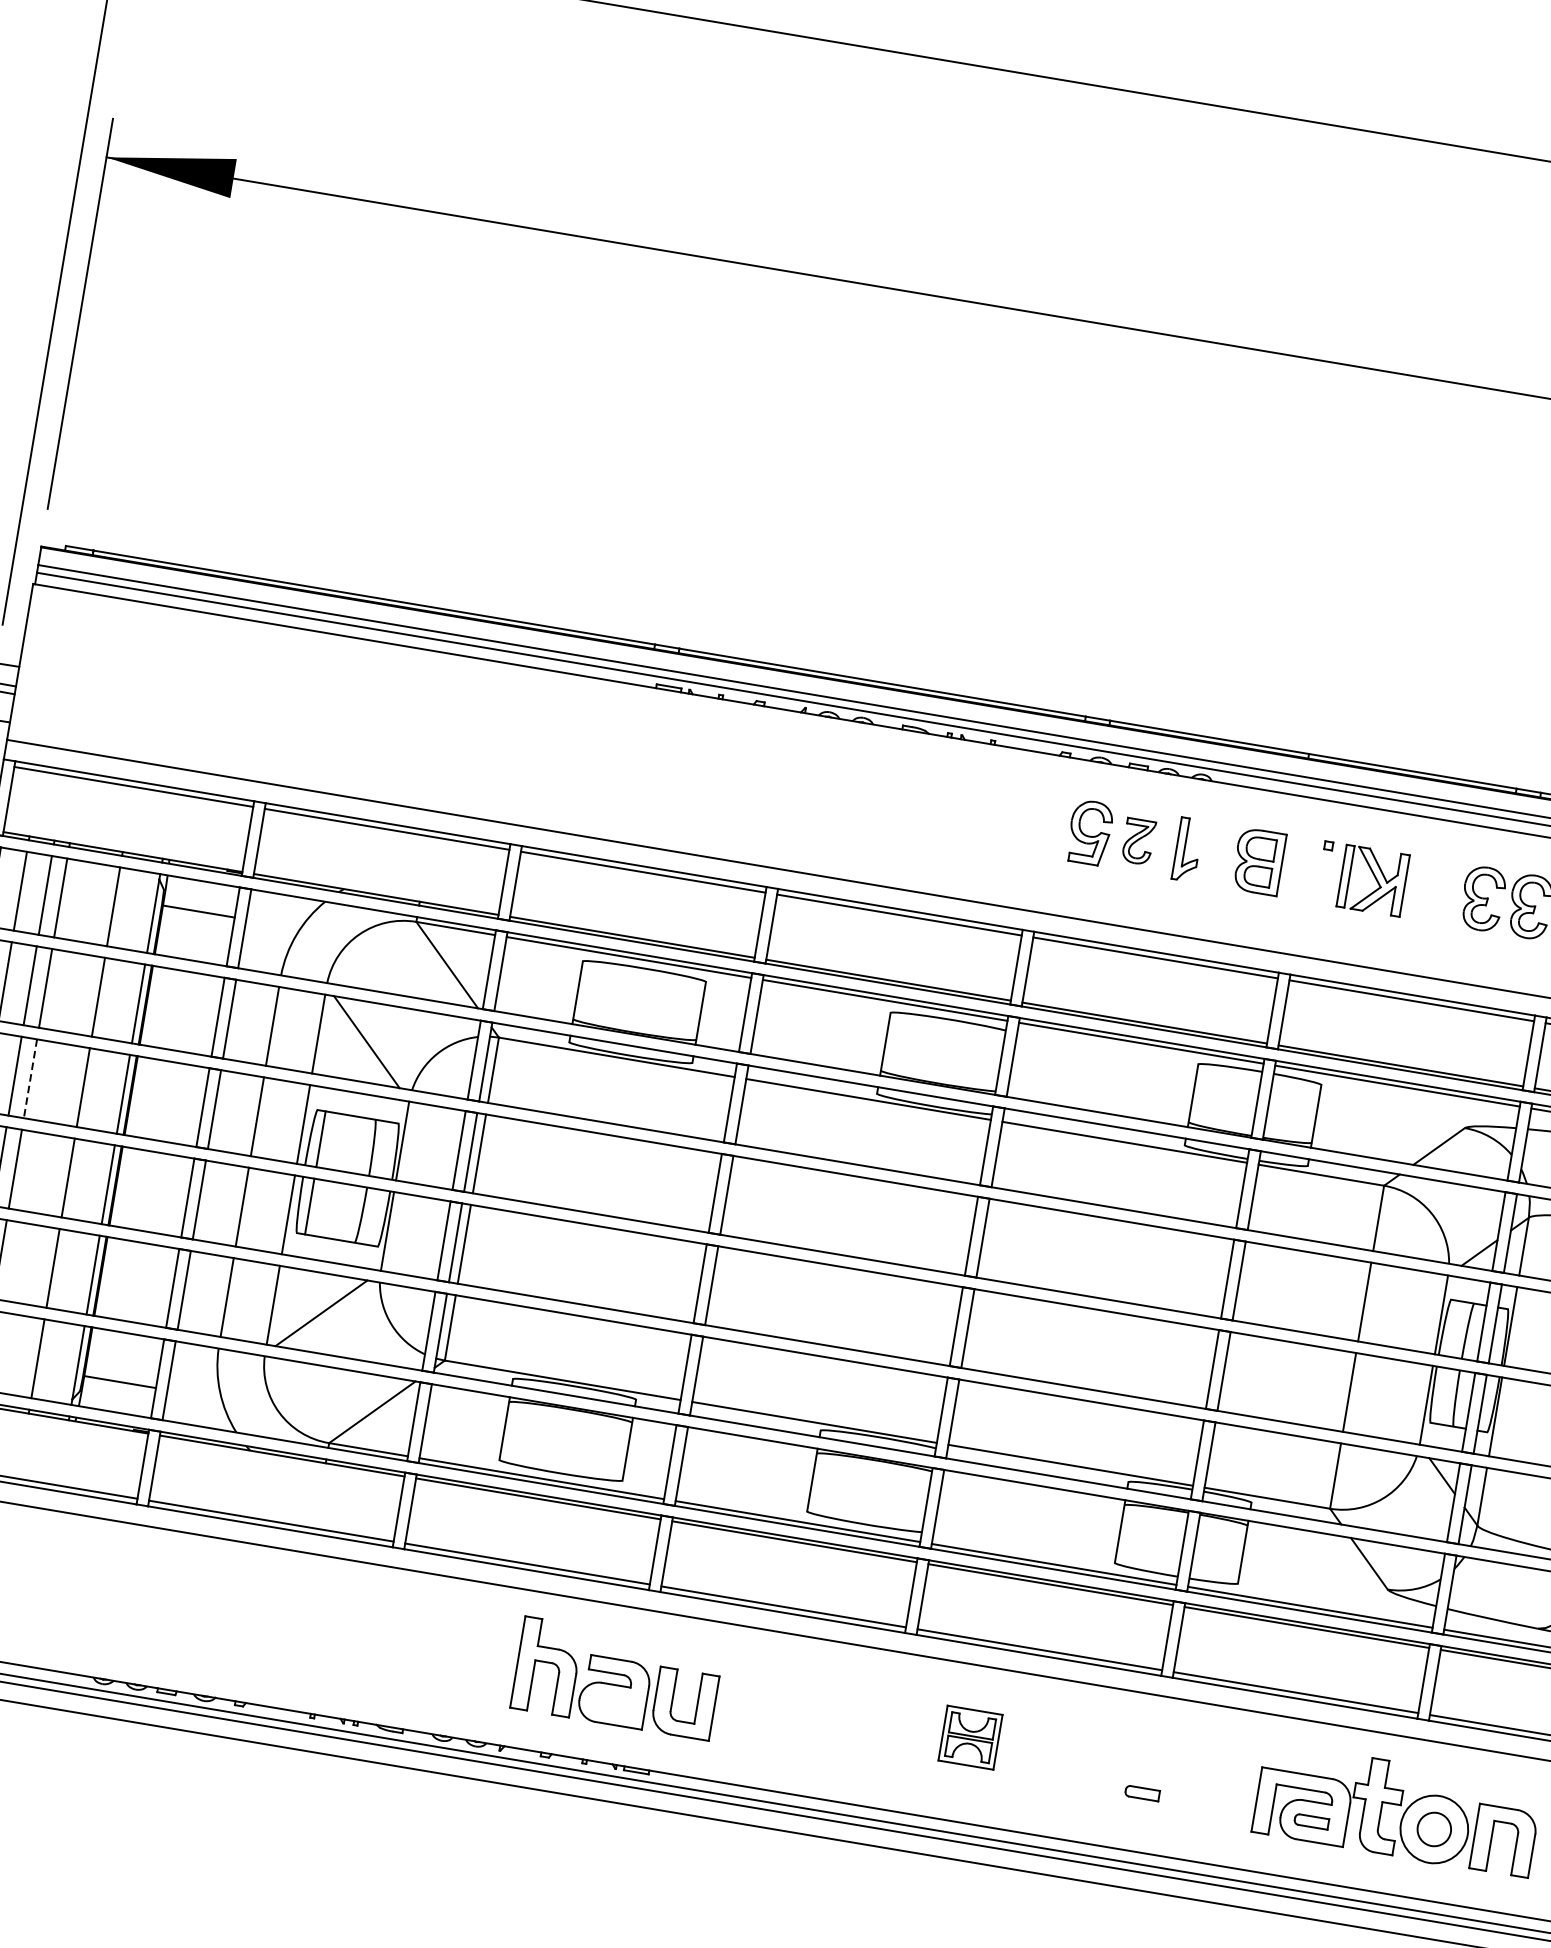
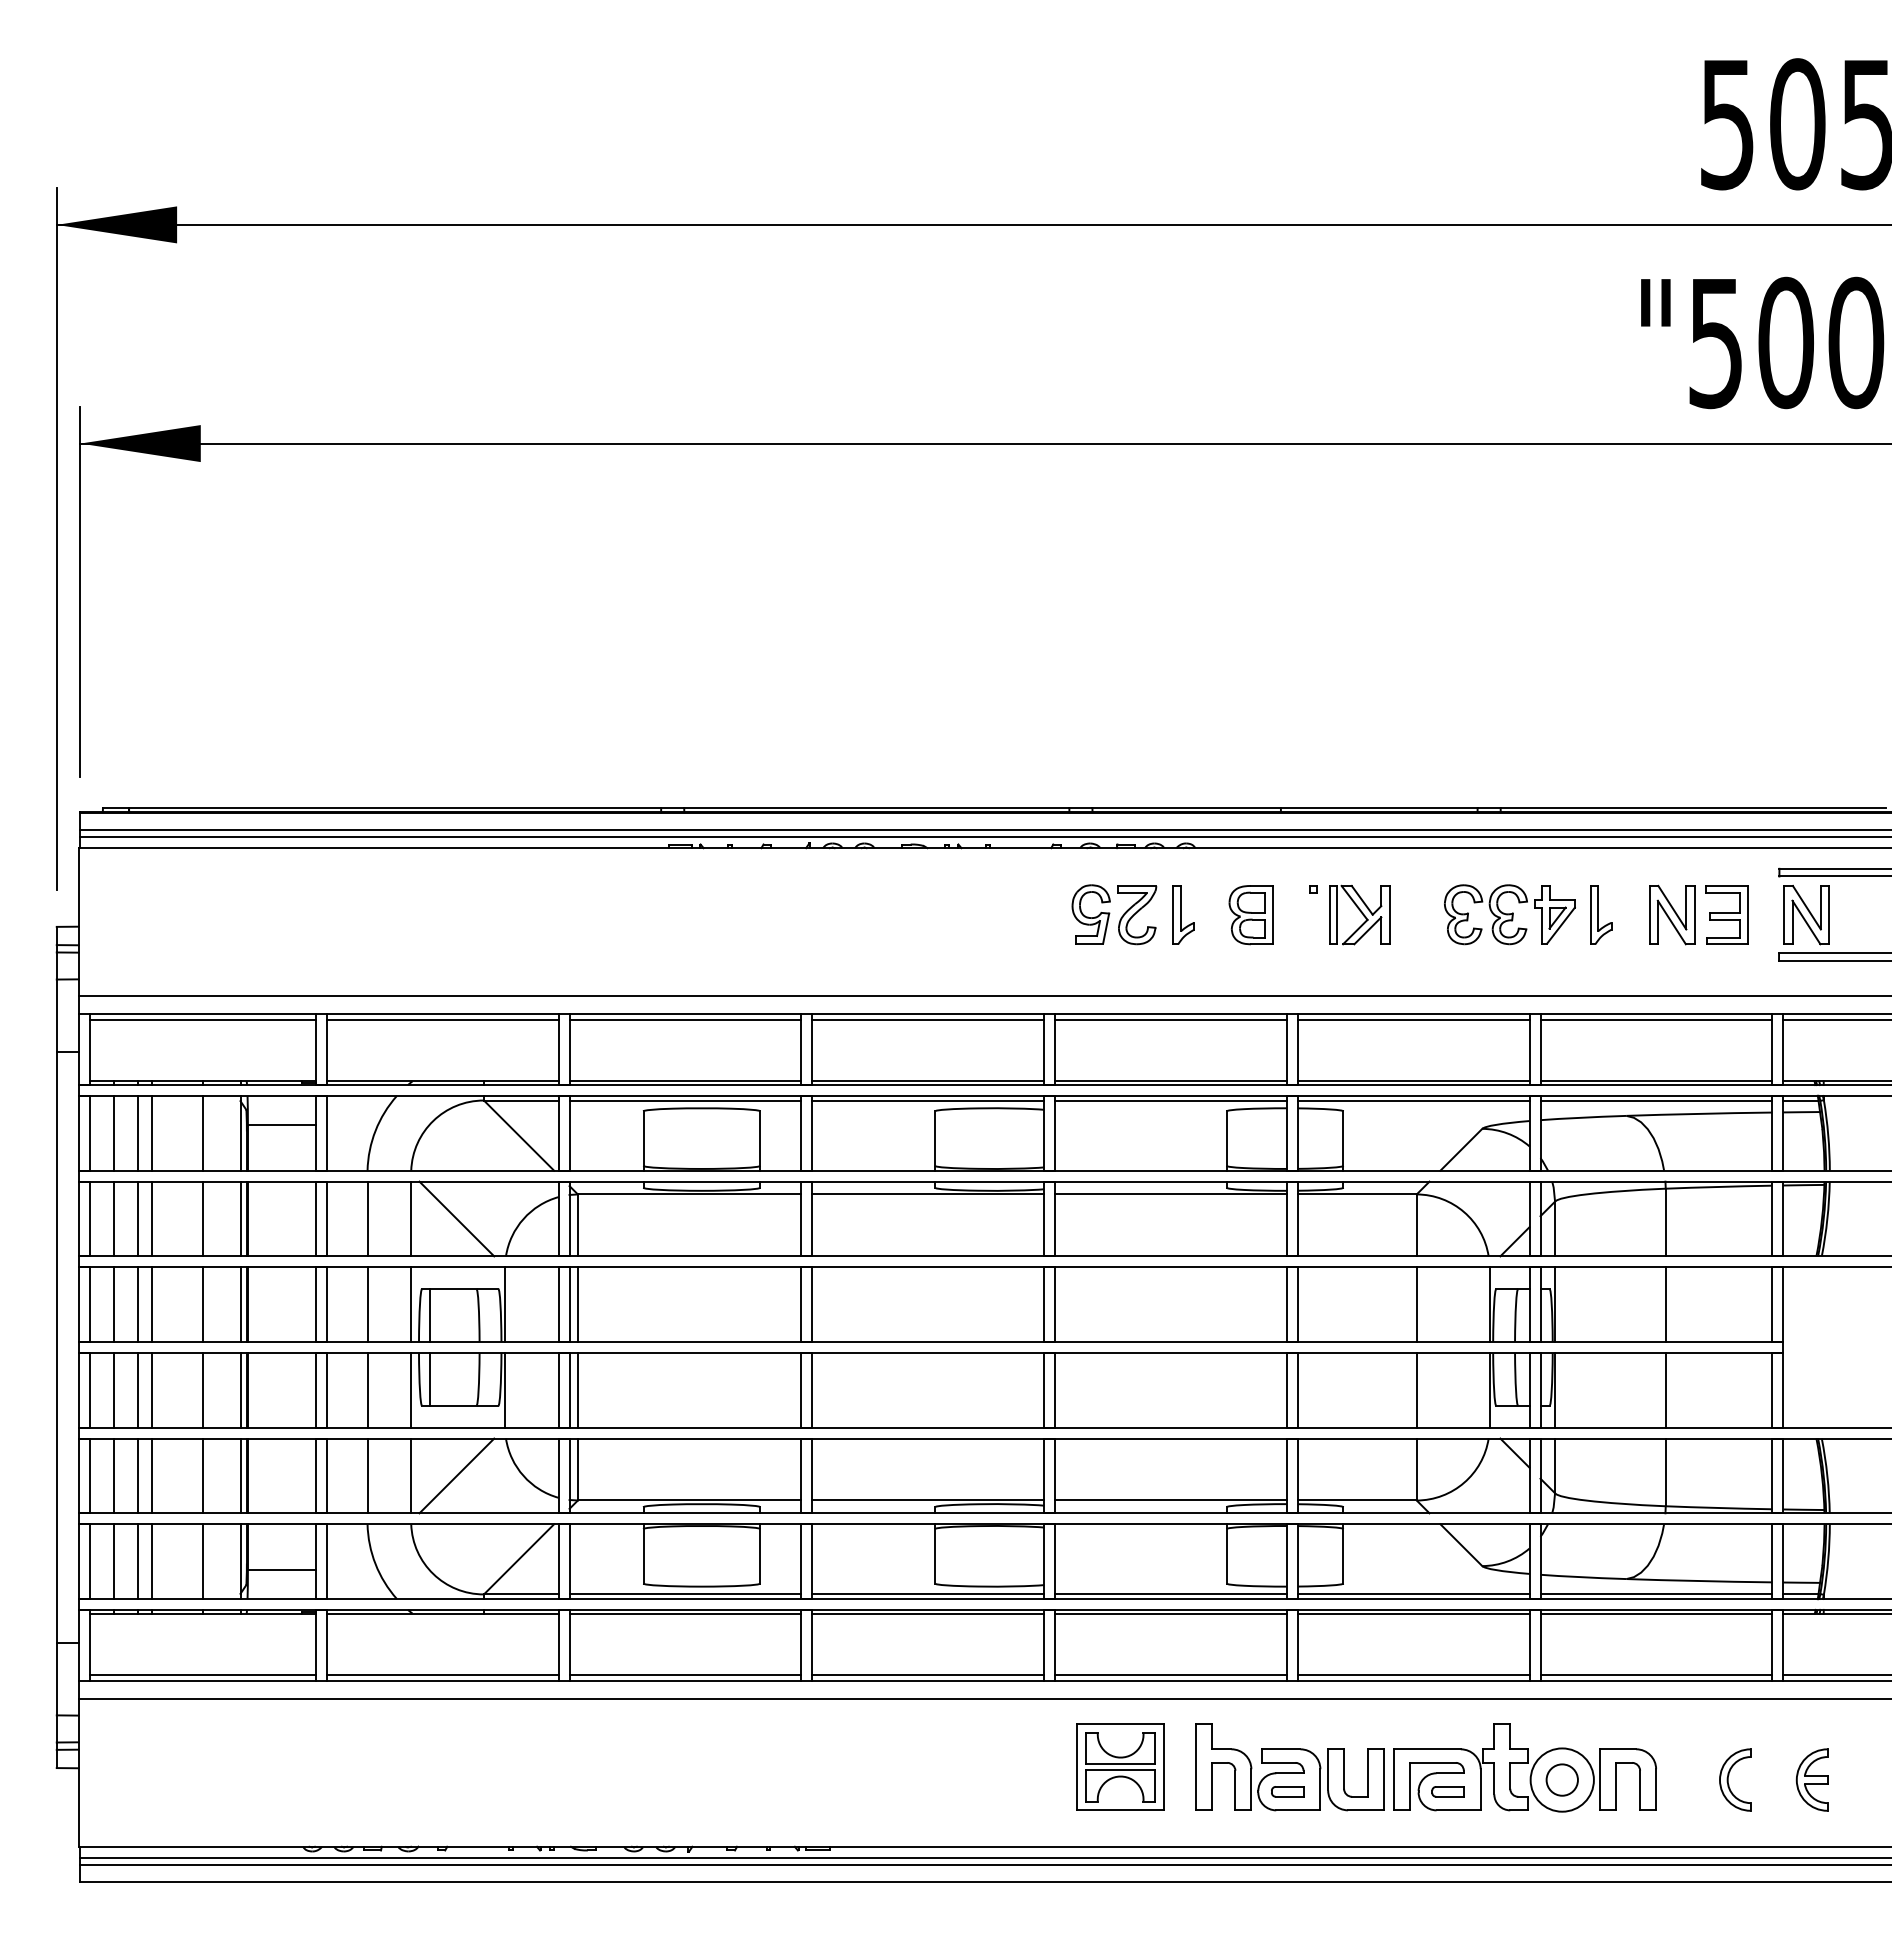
part: (1138, 842) -> (1137, 915), size x1.43
line: (30, 1079) -> (152, 1305), dashed -> solid
part: (616, 1679) -> (1289, 1767), moved
part: (970, 1737) -> (1120, 1766), size x1.67

